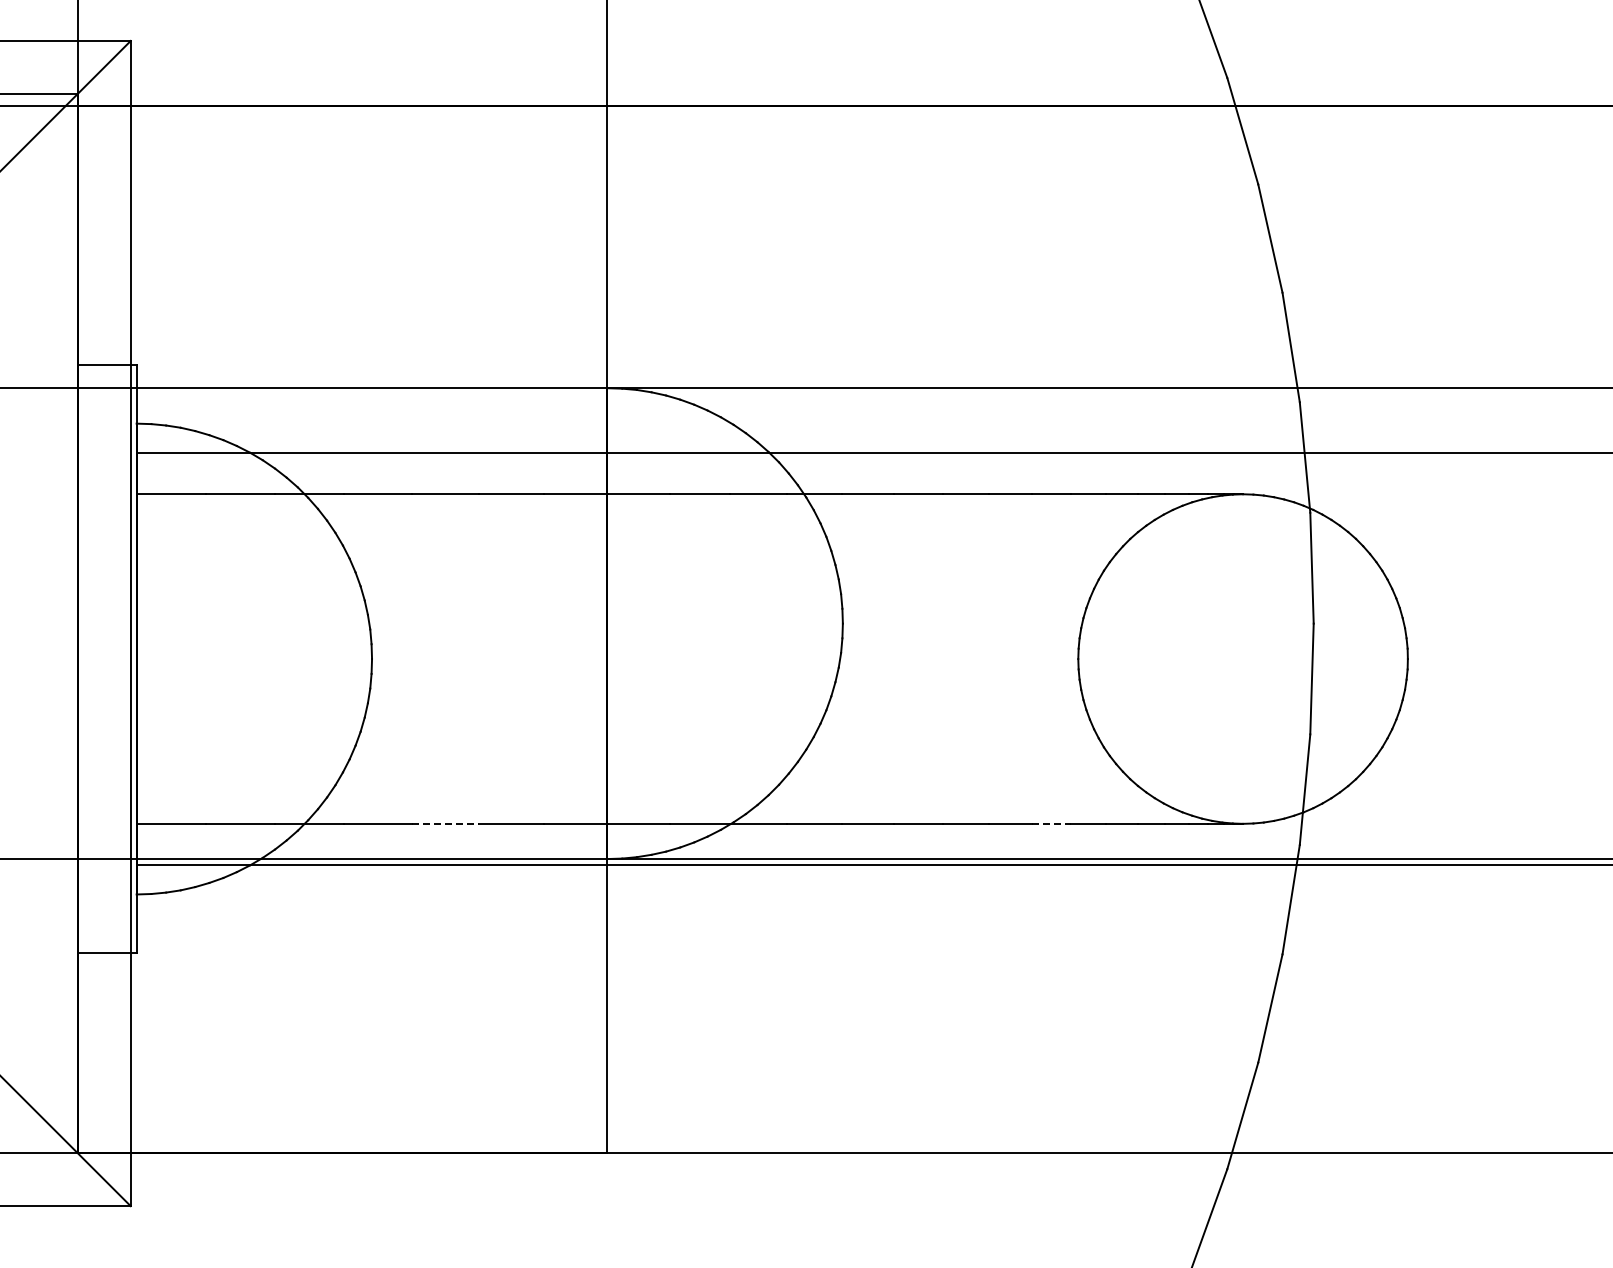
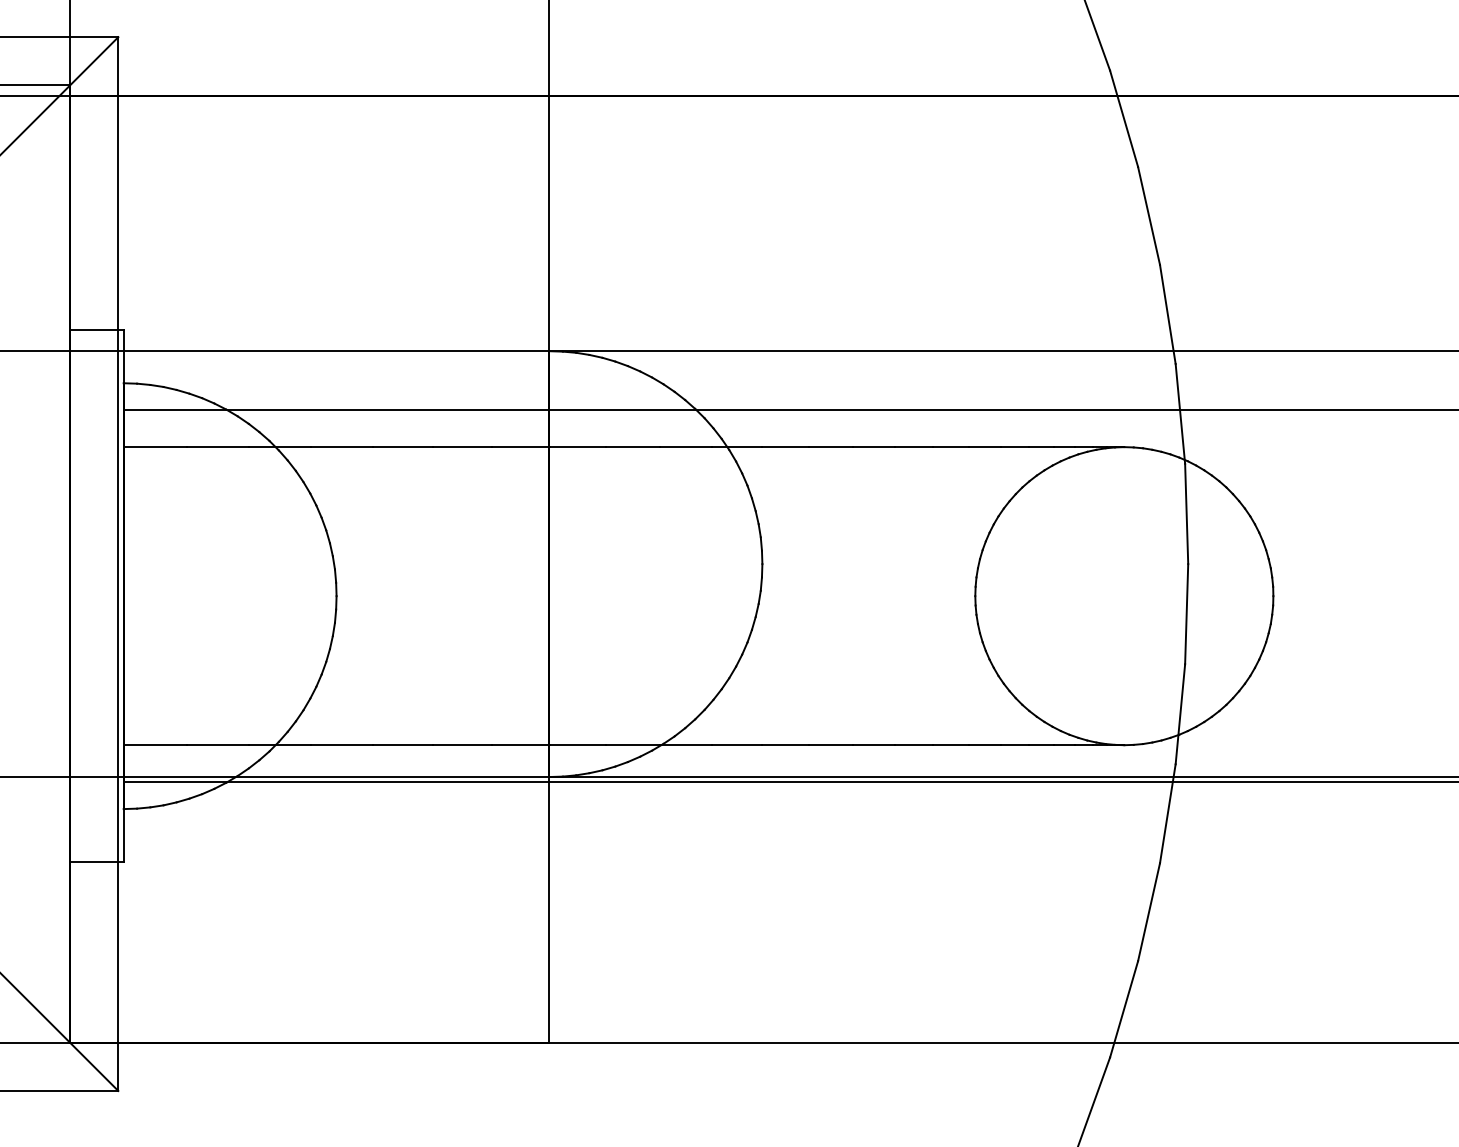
line: (445, 823) -> (403, 744), dashed -> solid
line: (1051, 823) -> (951, 744), dashed -> solid

